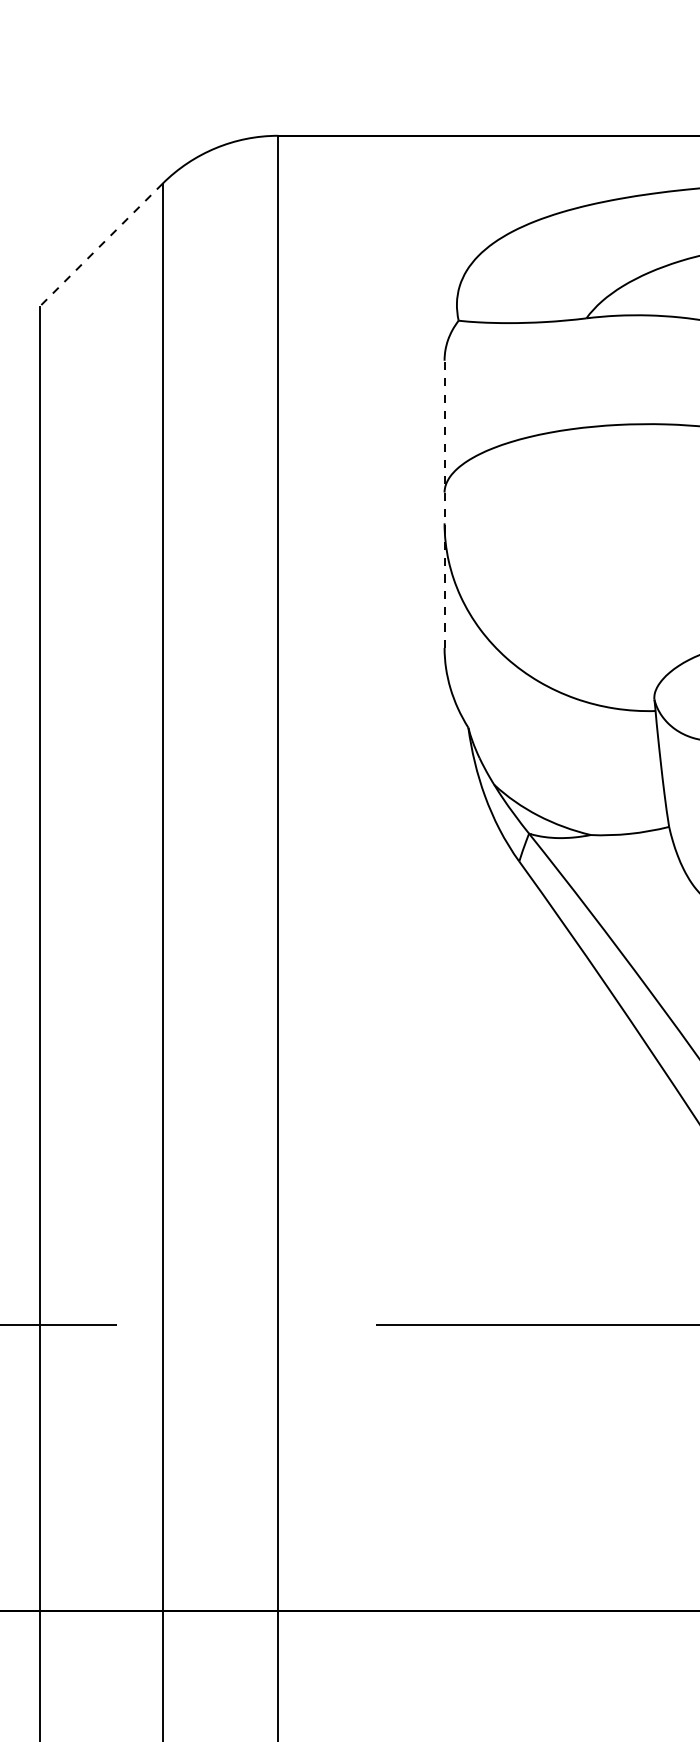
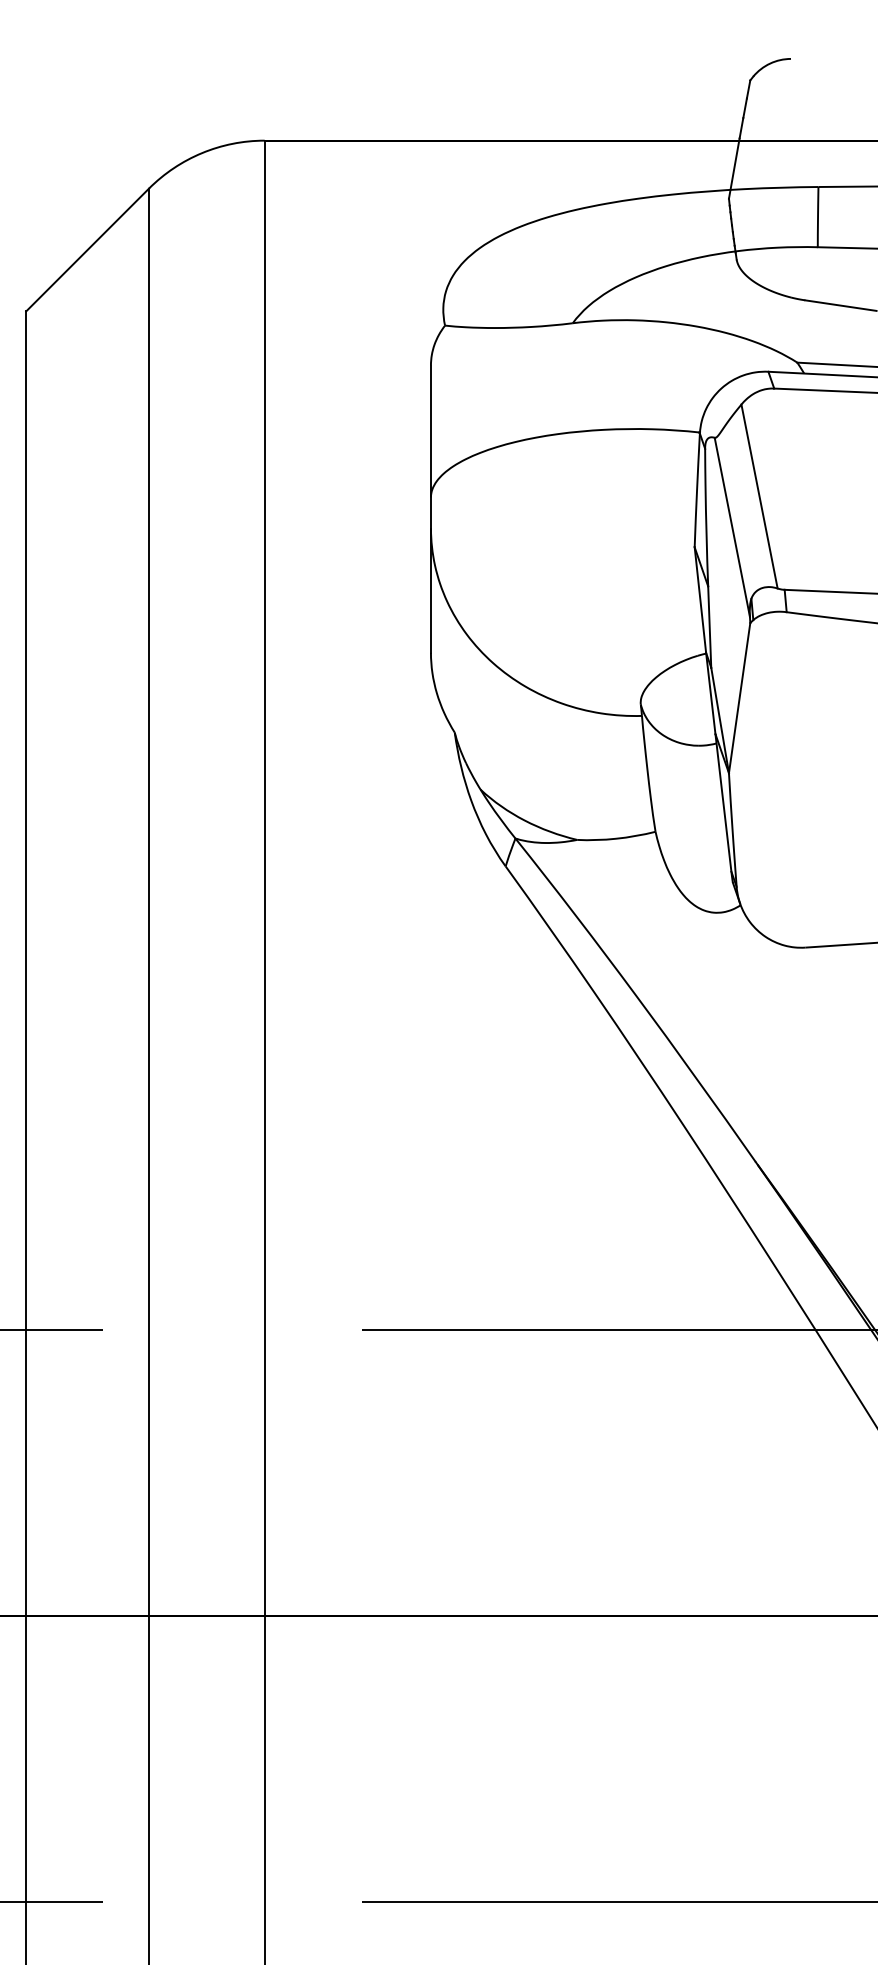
line: (101, 244) -> (87, 249), dashed -> solid
line: (444, 504) -> (430, 509), dashed -> solid

